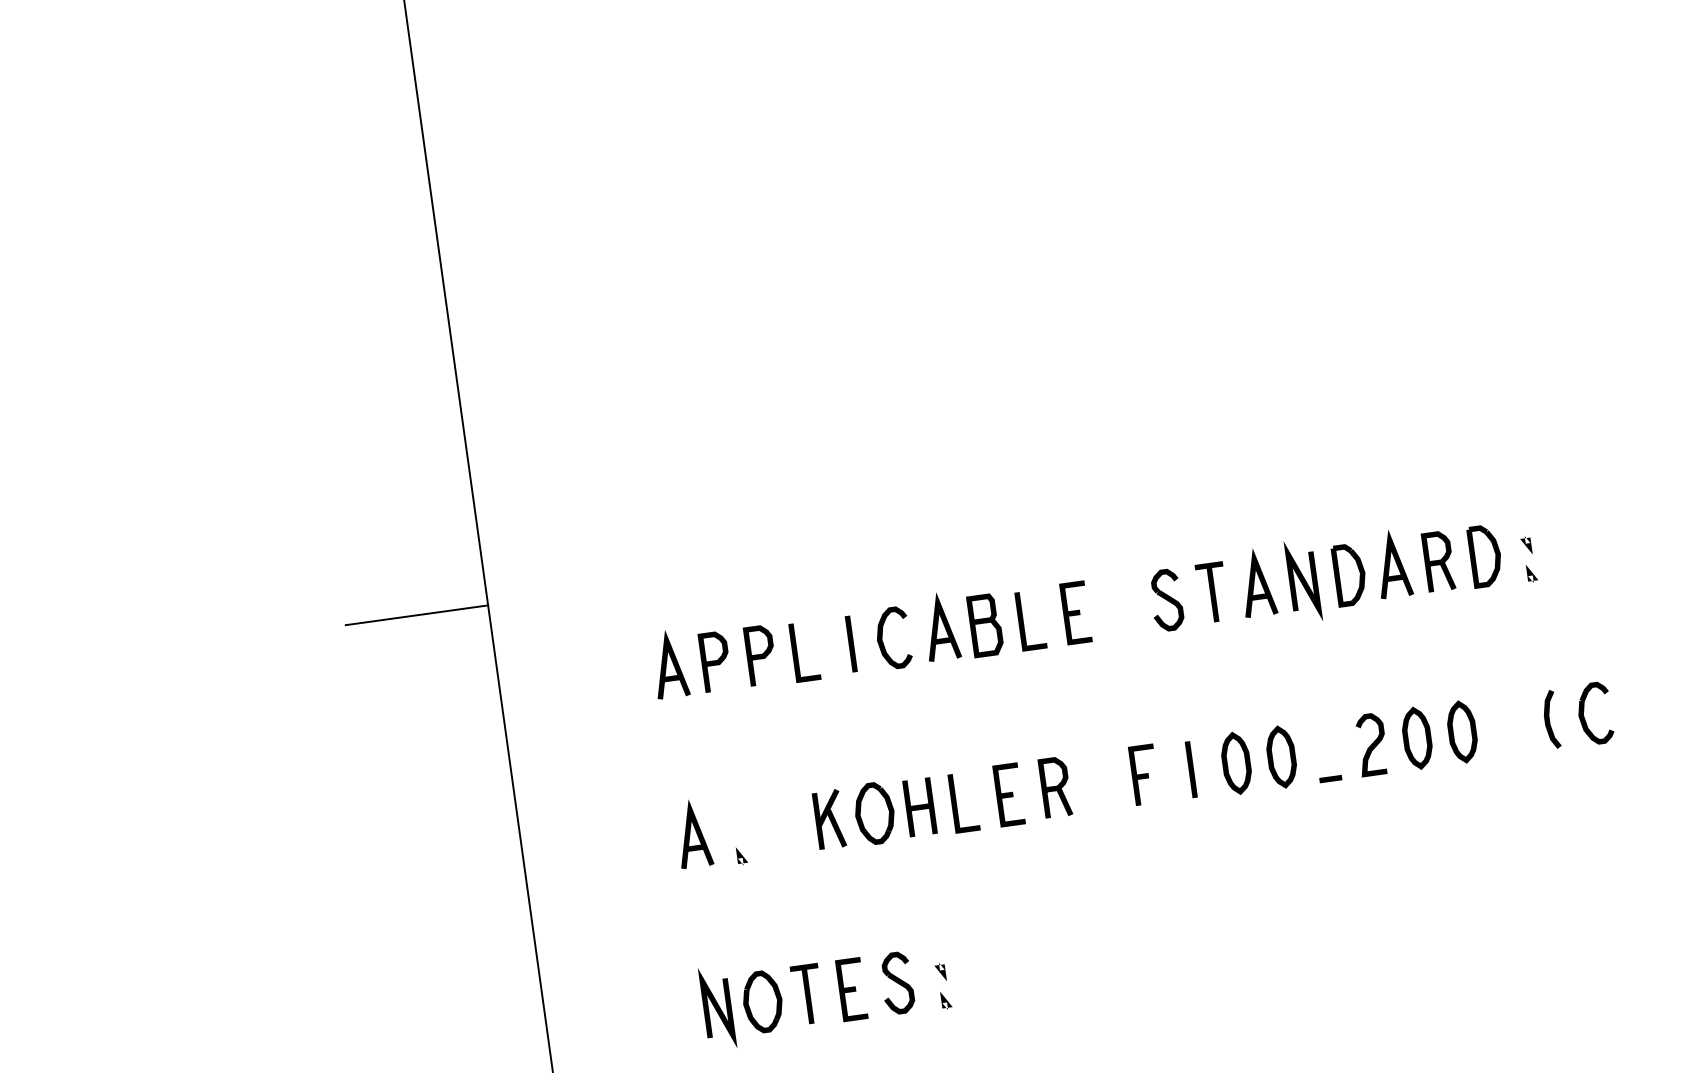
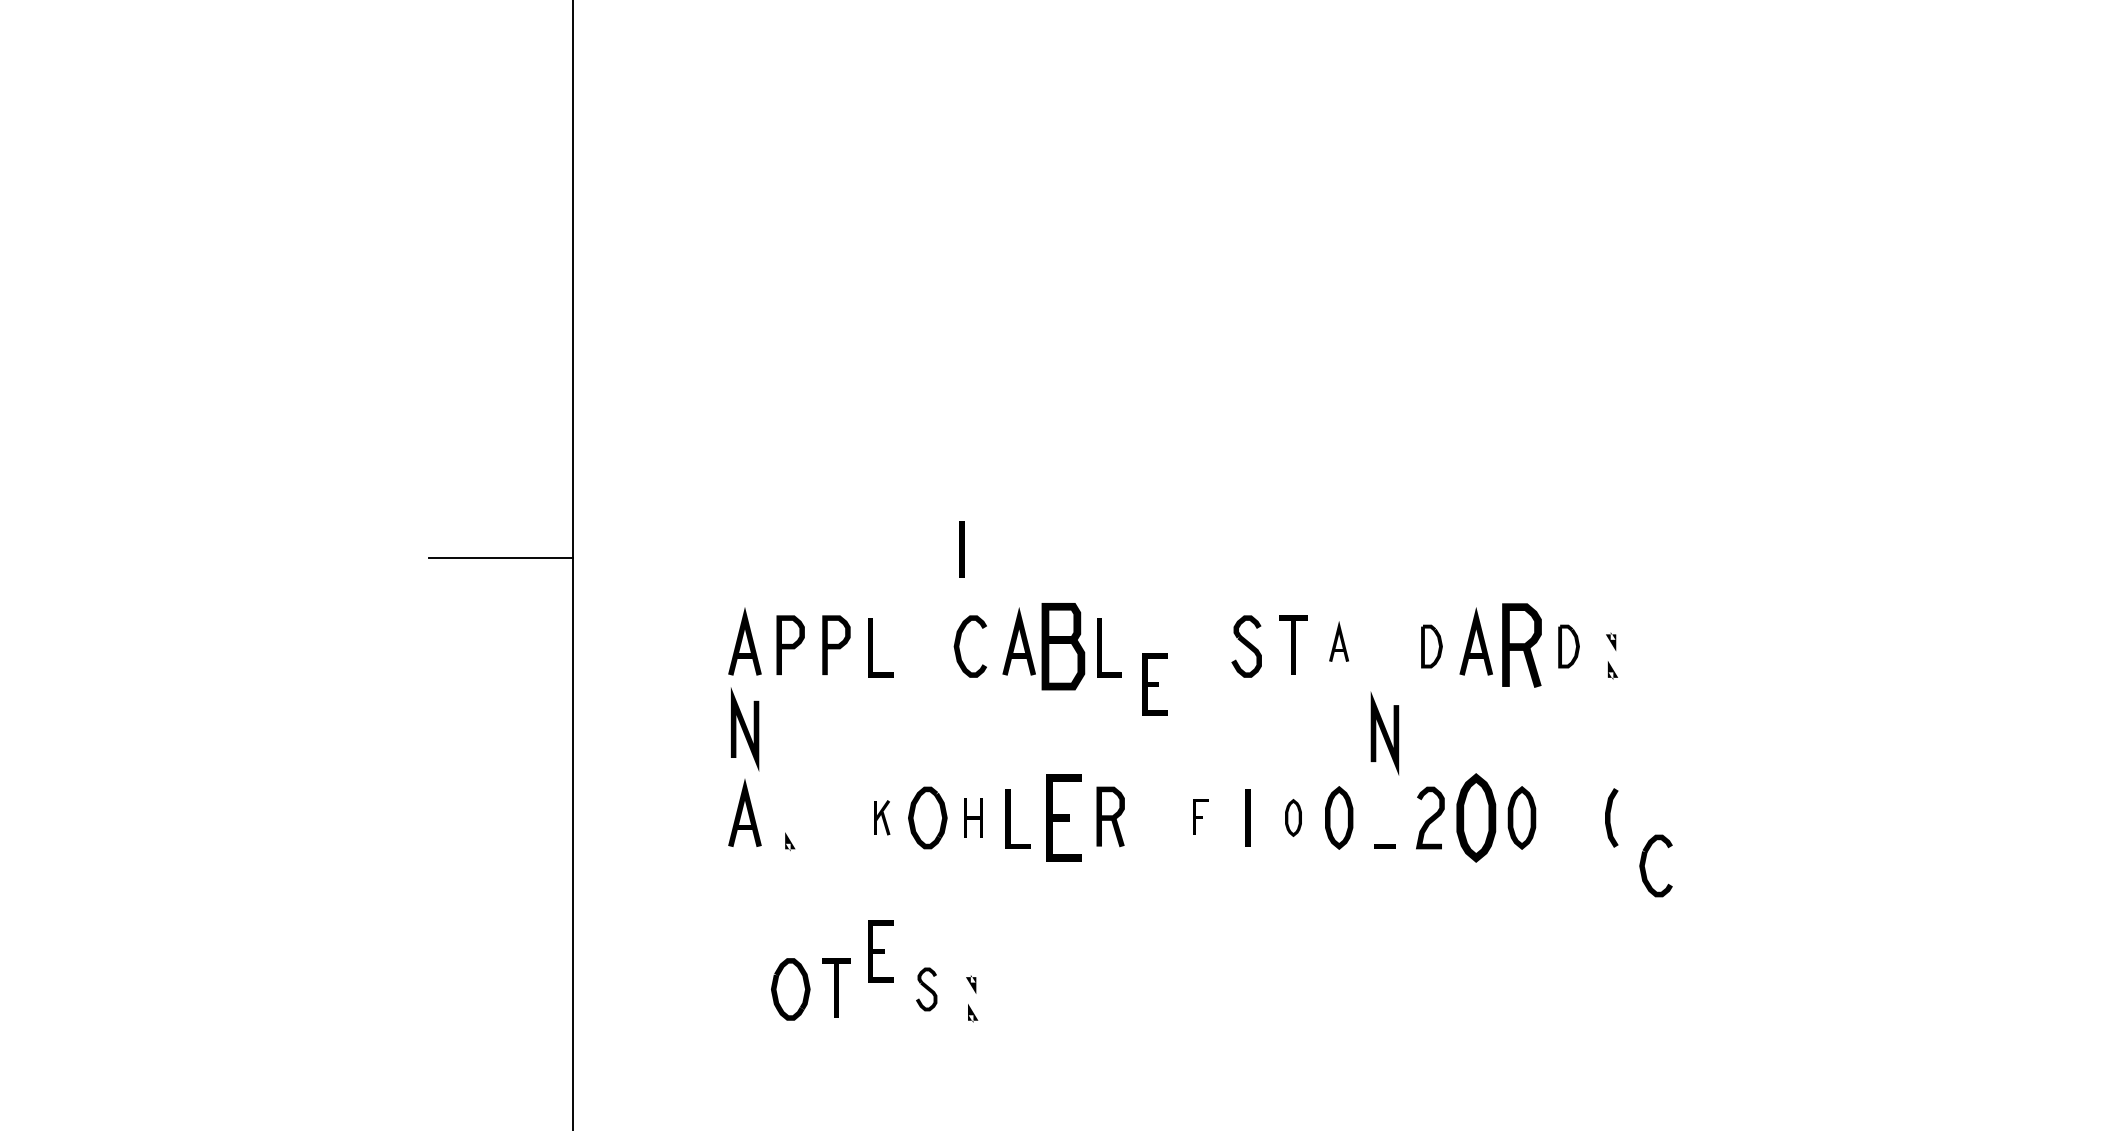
part: (1484, 556) -> (1568, 646), size x0.7
part: (1438, 561) -> (1521, 645), size x1.4
part: (1349, 574) -> (1431, 646), size x0.7
line: (1302, 581) -> (1384, 733), moved
part: (1256, 582) -> (1338, 641), size x0.6
part: (1075, 612) -> (1154, 684), moved
part: (985, 625) -> (1063, 646), size x1.4
line: (850, 644) -> (961, 549), moved
part: (1584, 712) -> (1645, 863), moved
part: (1417, 737) -> (1476, 817), size x1.4
part: (1236, 762) -> (1293, 817), size x0.6
part: (1144, 774) -> (1200, 816), size x0.6
part: (1008, 794) -> (1063, 817), size x1.4
part: (919, 806) -> (973, 817), size x0.7
part: (828, 819) -> (881, 817), size x0.6
part: (897, 983) -> (926, 989), size x0.7
part: (851, 989) -> (880, 951), moved
line: (718, 1008) -> (745, 729), moved

